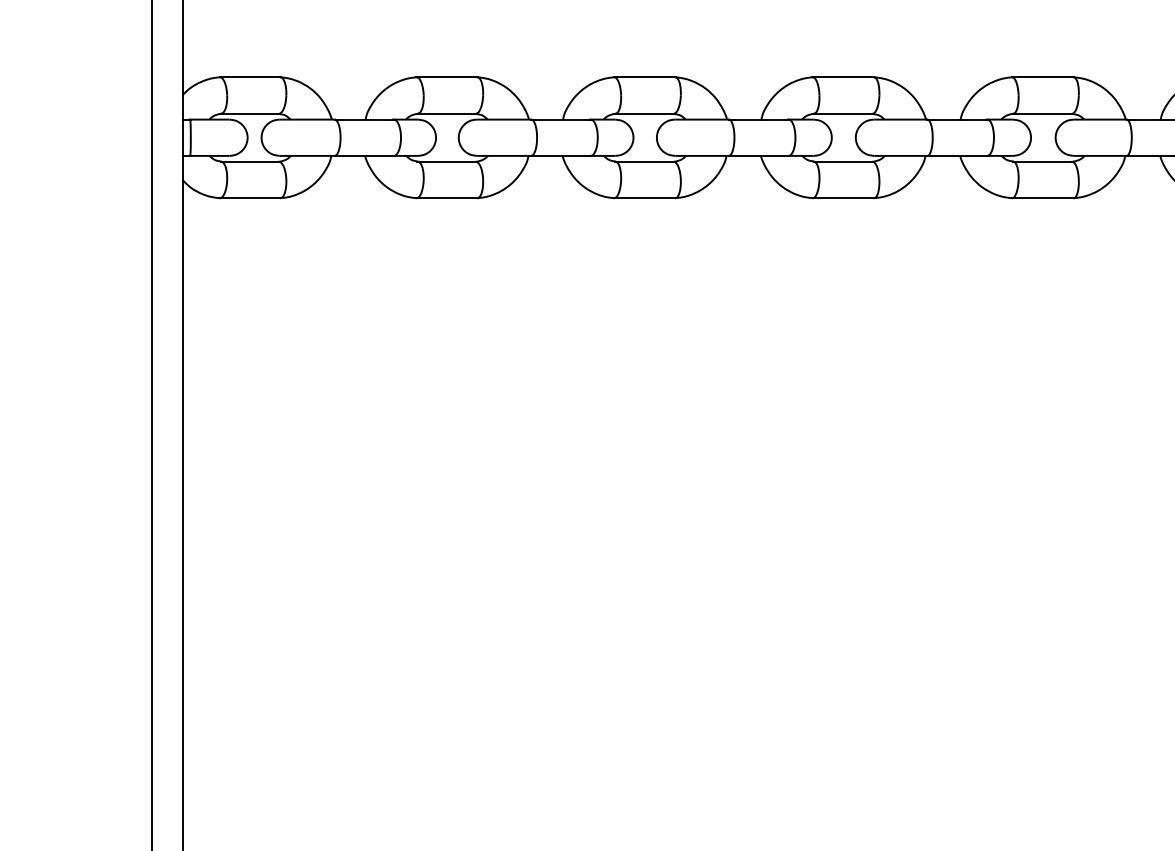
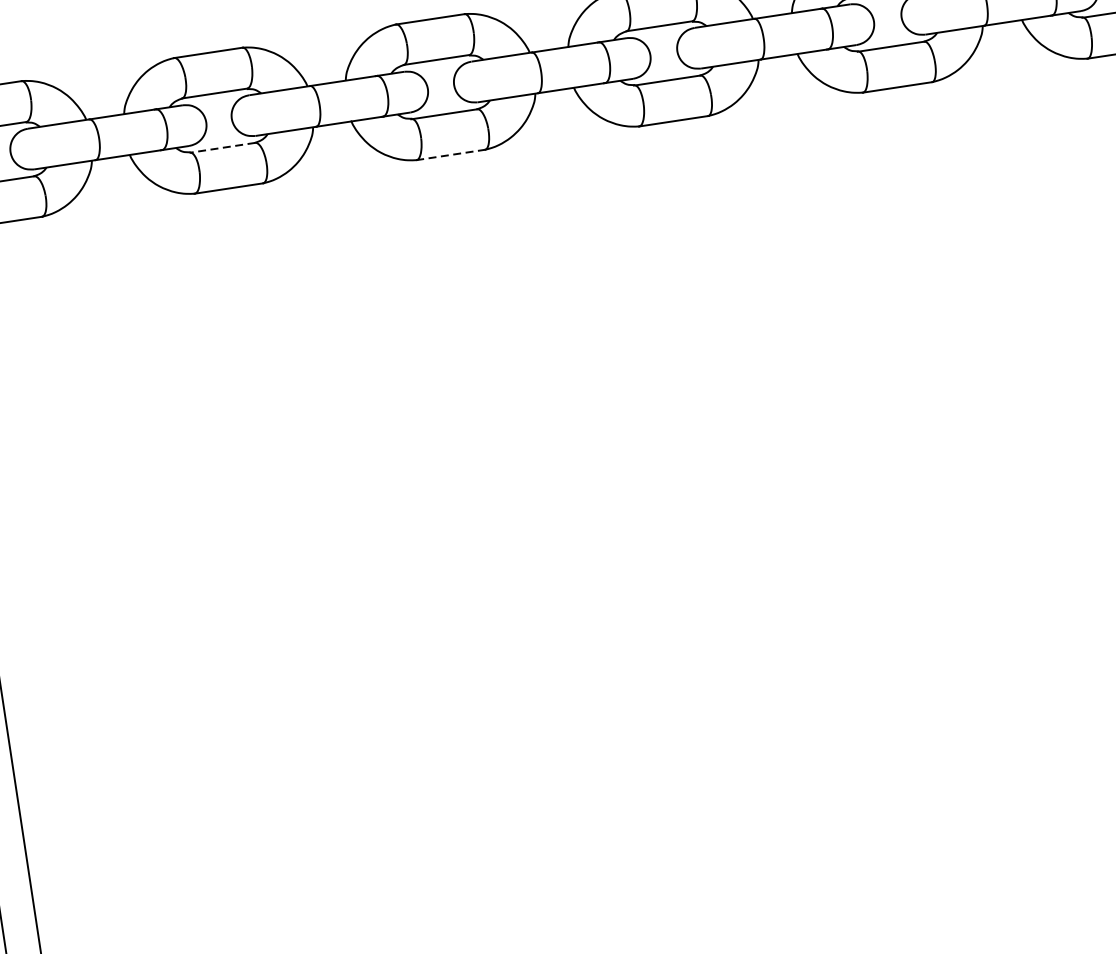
line: (446, 161) -> (222, 147), solid -> dashed
line: (644, 198) -> (450, 155), solid -> dashed

